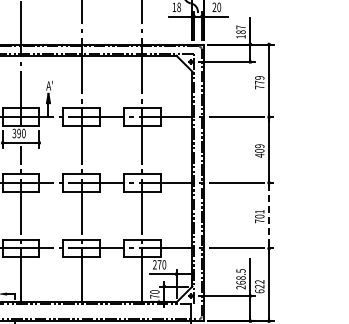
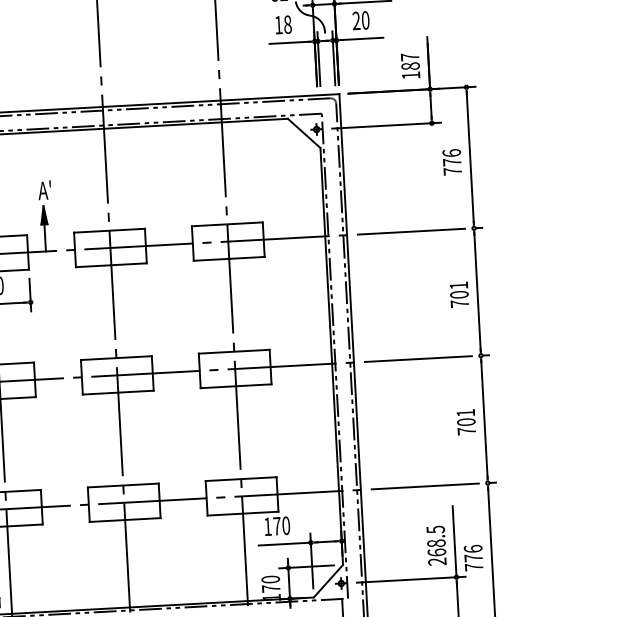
text: (259, 77) -> (451, 152), 779 -> 776
text: (259, 150) -> (458, 293), 409 -> 701
line: (269, 215) -> (485, 419), dashed -> solid
text: (154, 264) -> (267, 526), 270 -> 170
text: (259, 286) -> (473, 557), 622 -> 776

